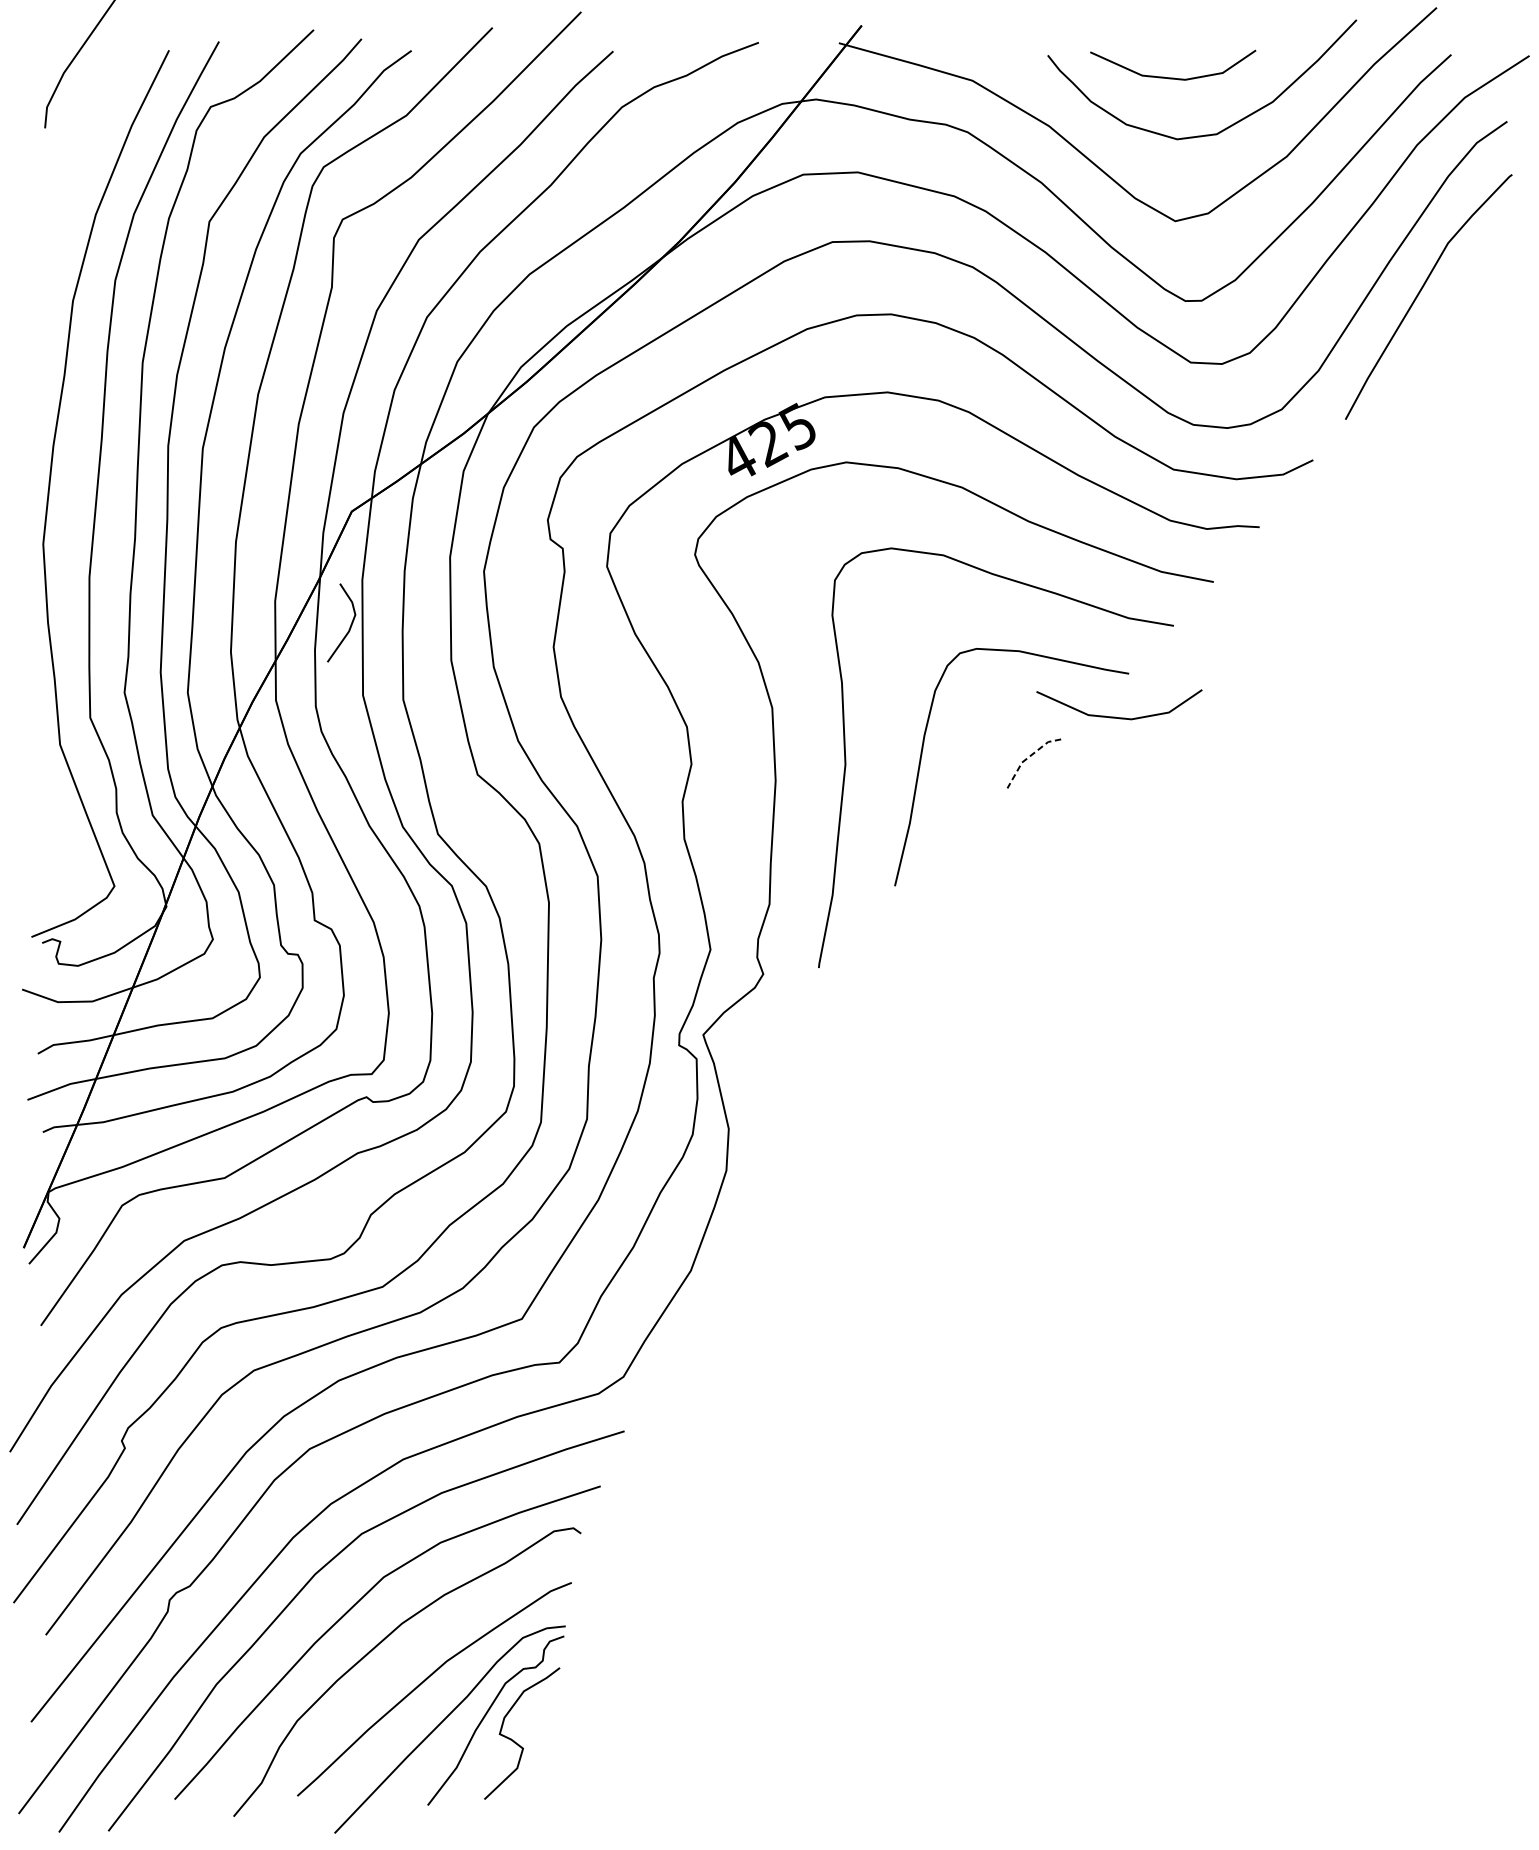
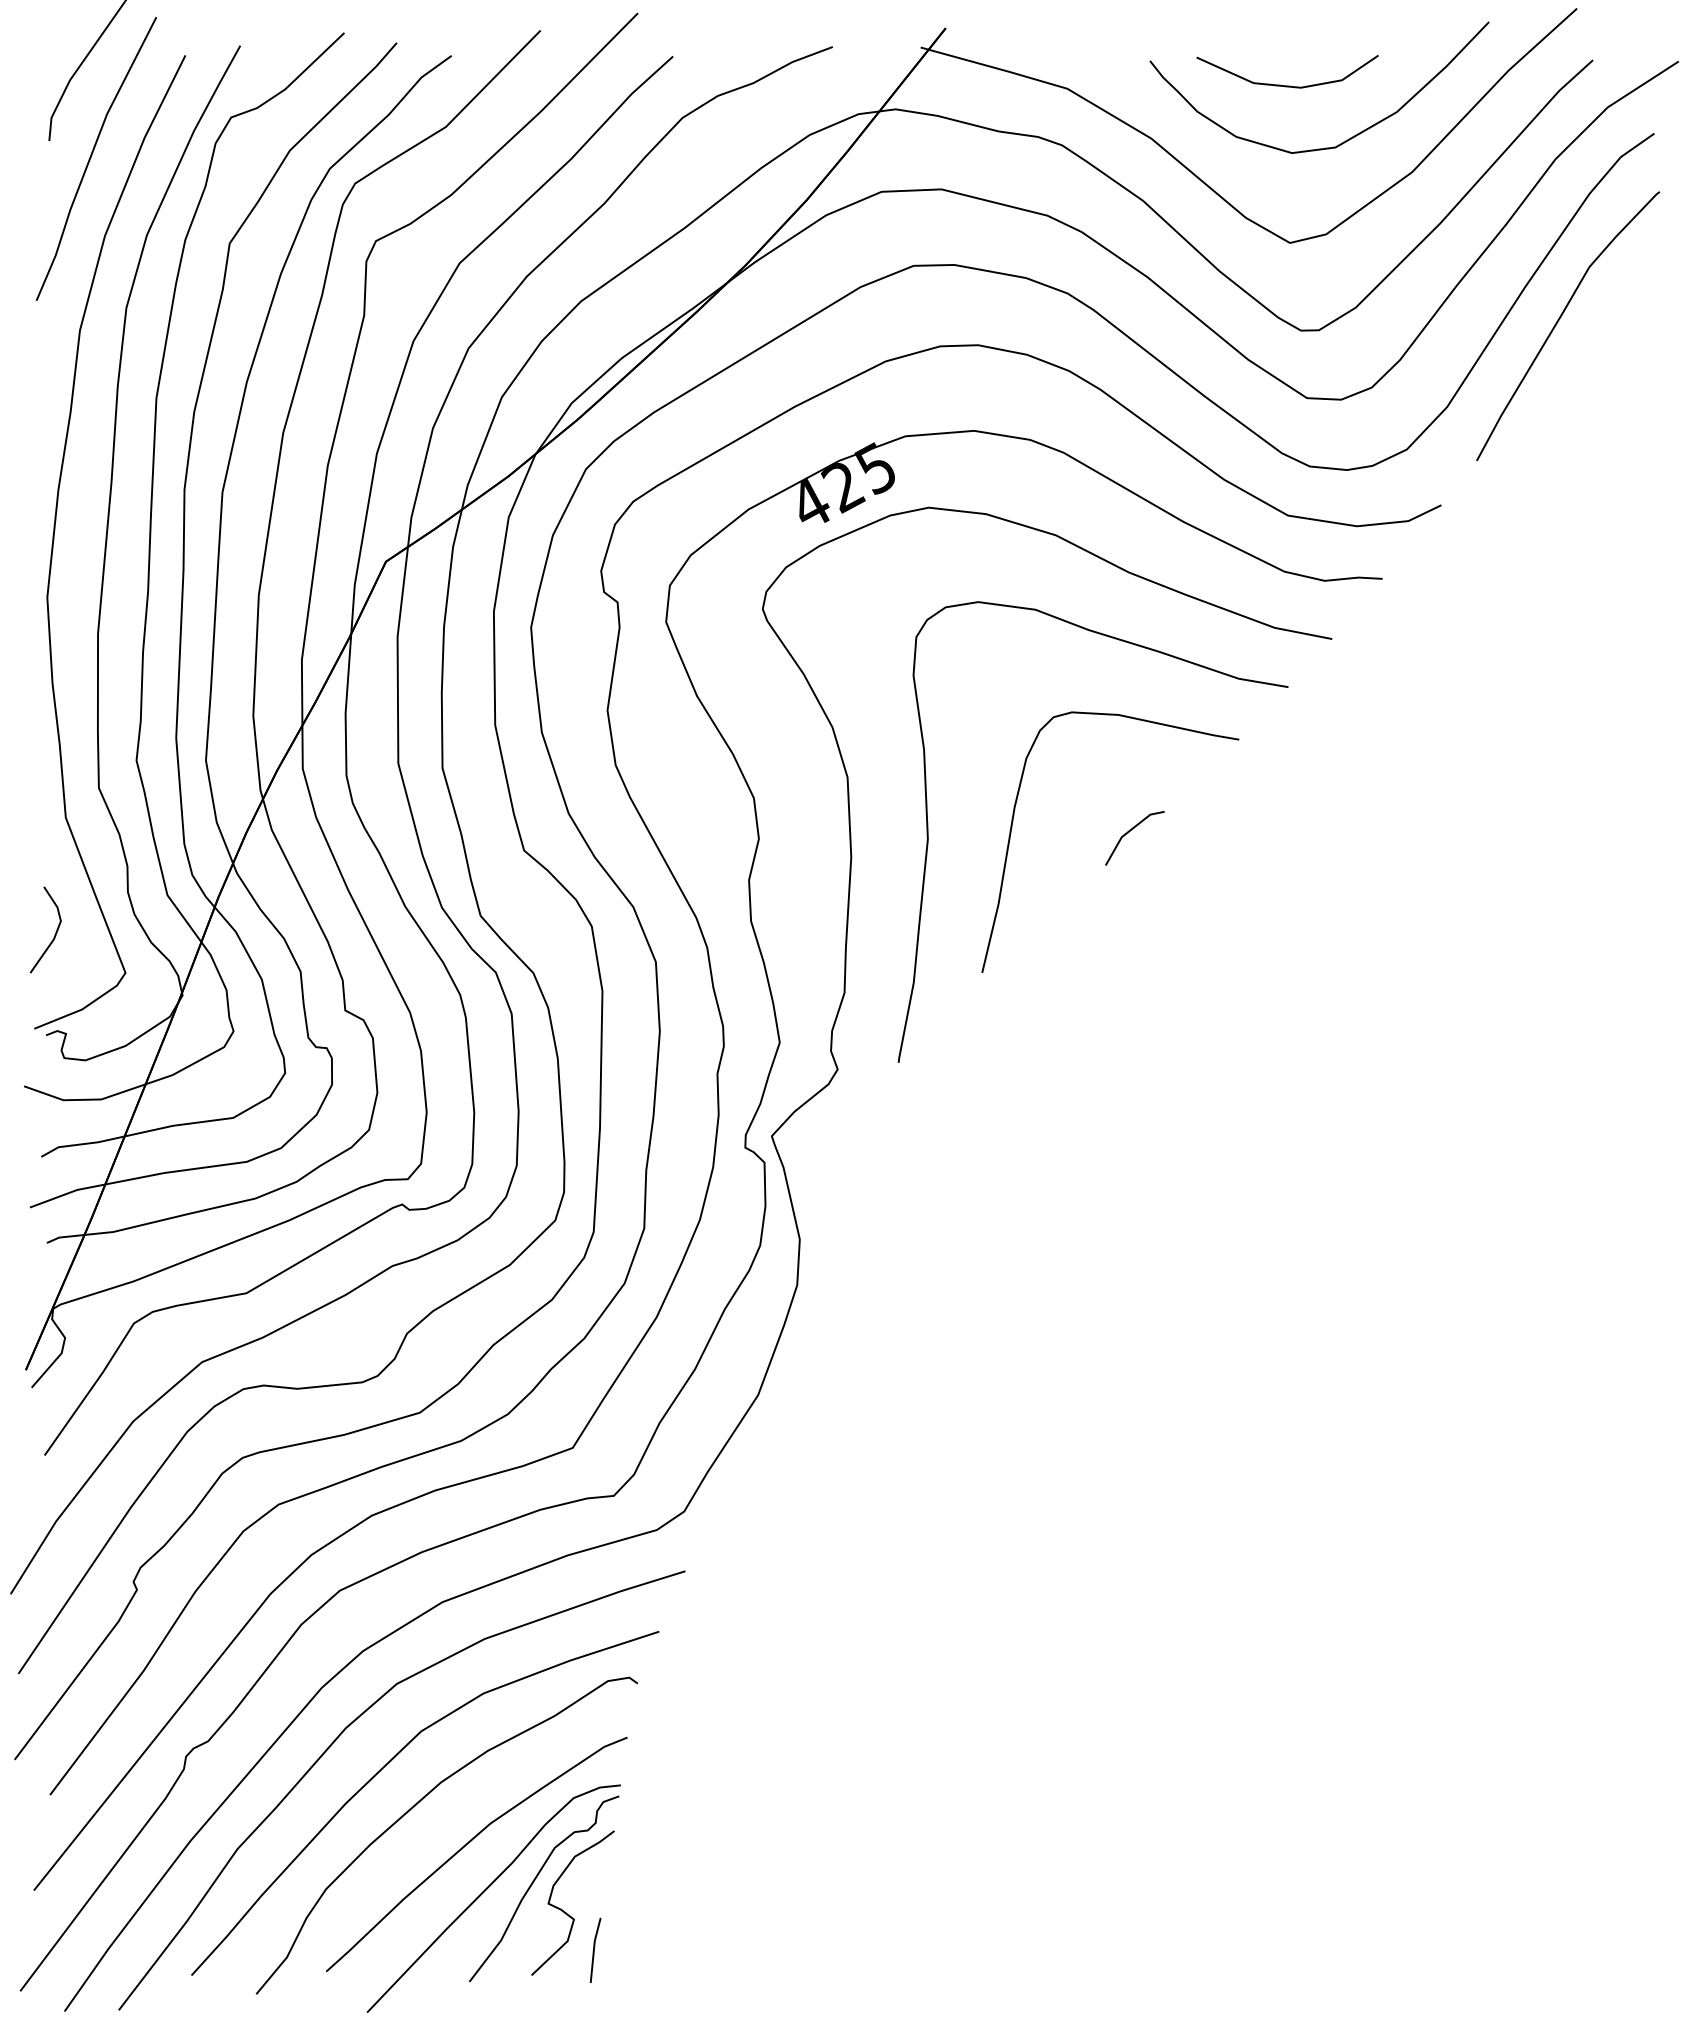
line: (83, 144) -> (91, 158), added
line: (349, 627) -> (54, 934), moved
line: (1119, 717) -> (1228, 787), removed
line: (1028, 757) -> (1128, 831), dashed -> solid
line: (541, 1775) -> (594, 1949), added

